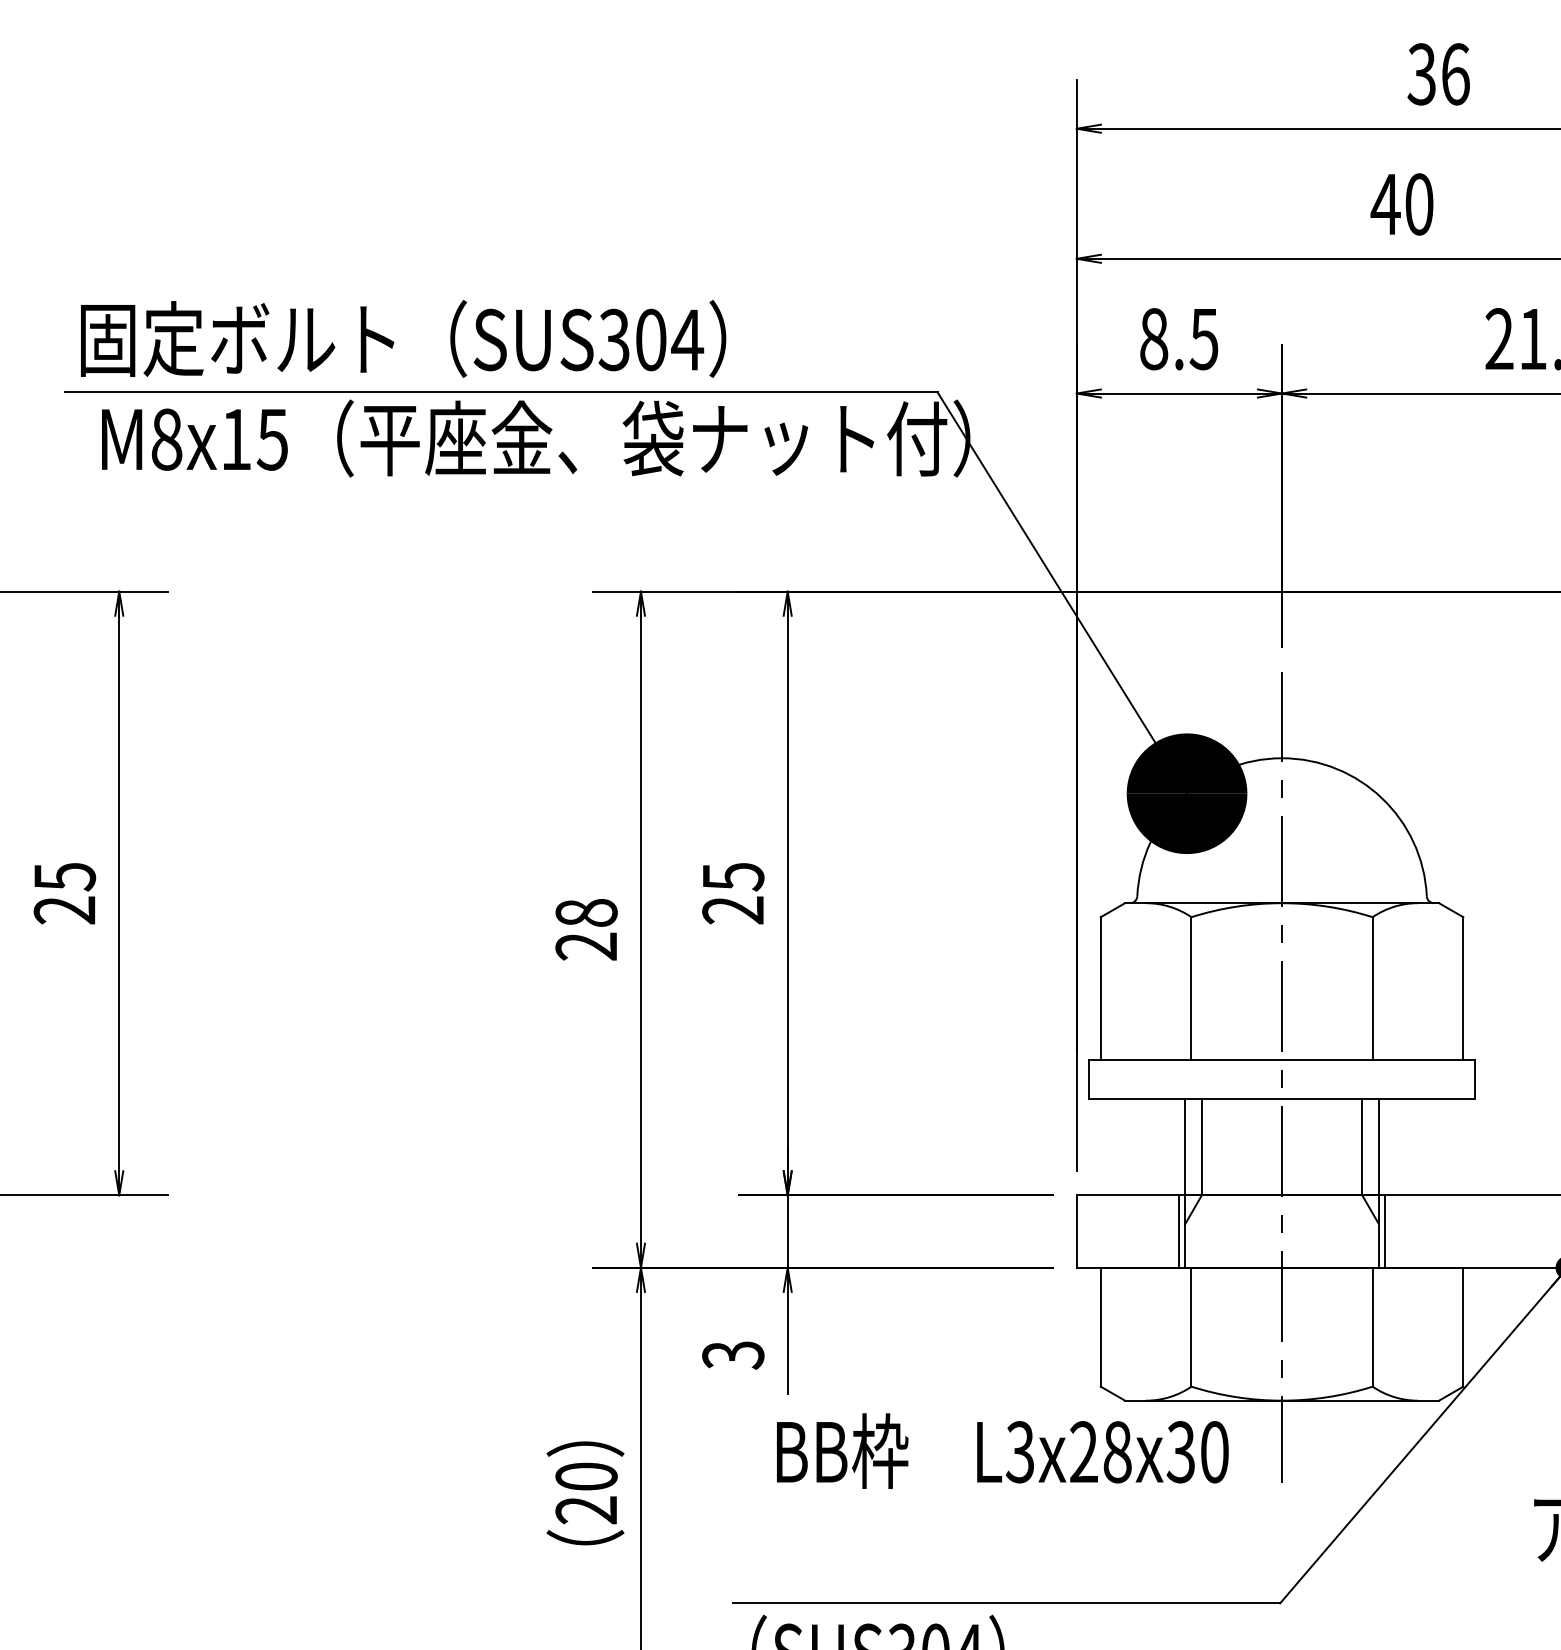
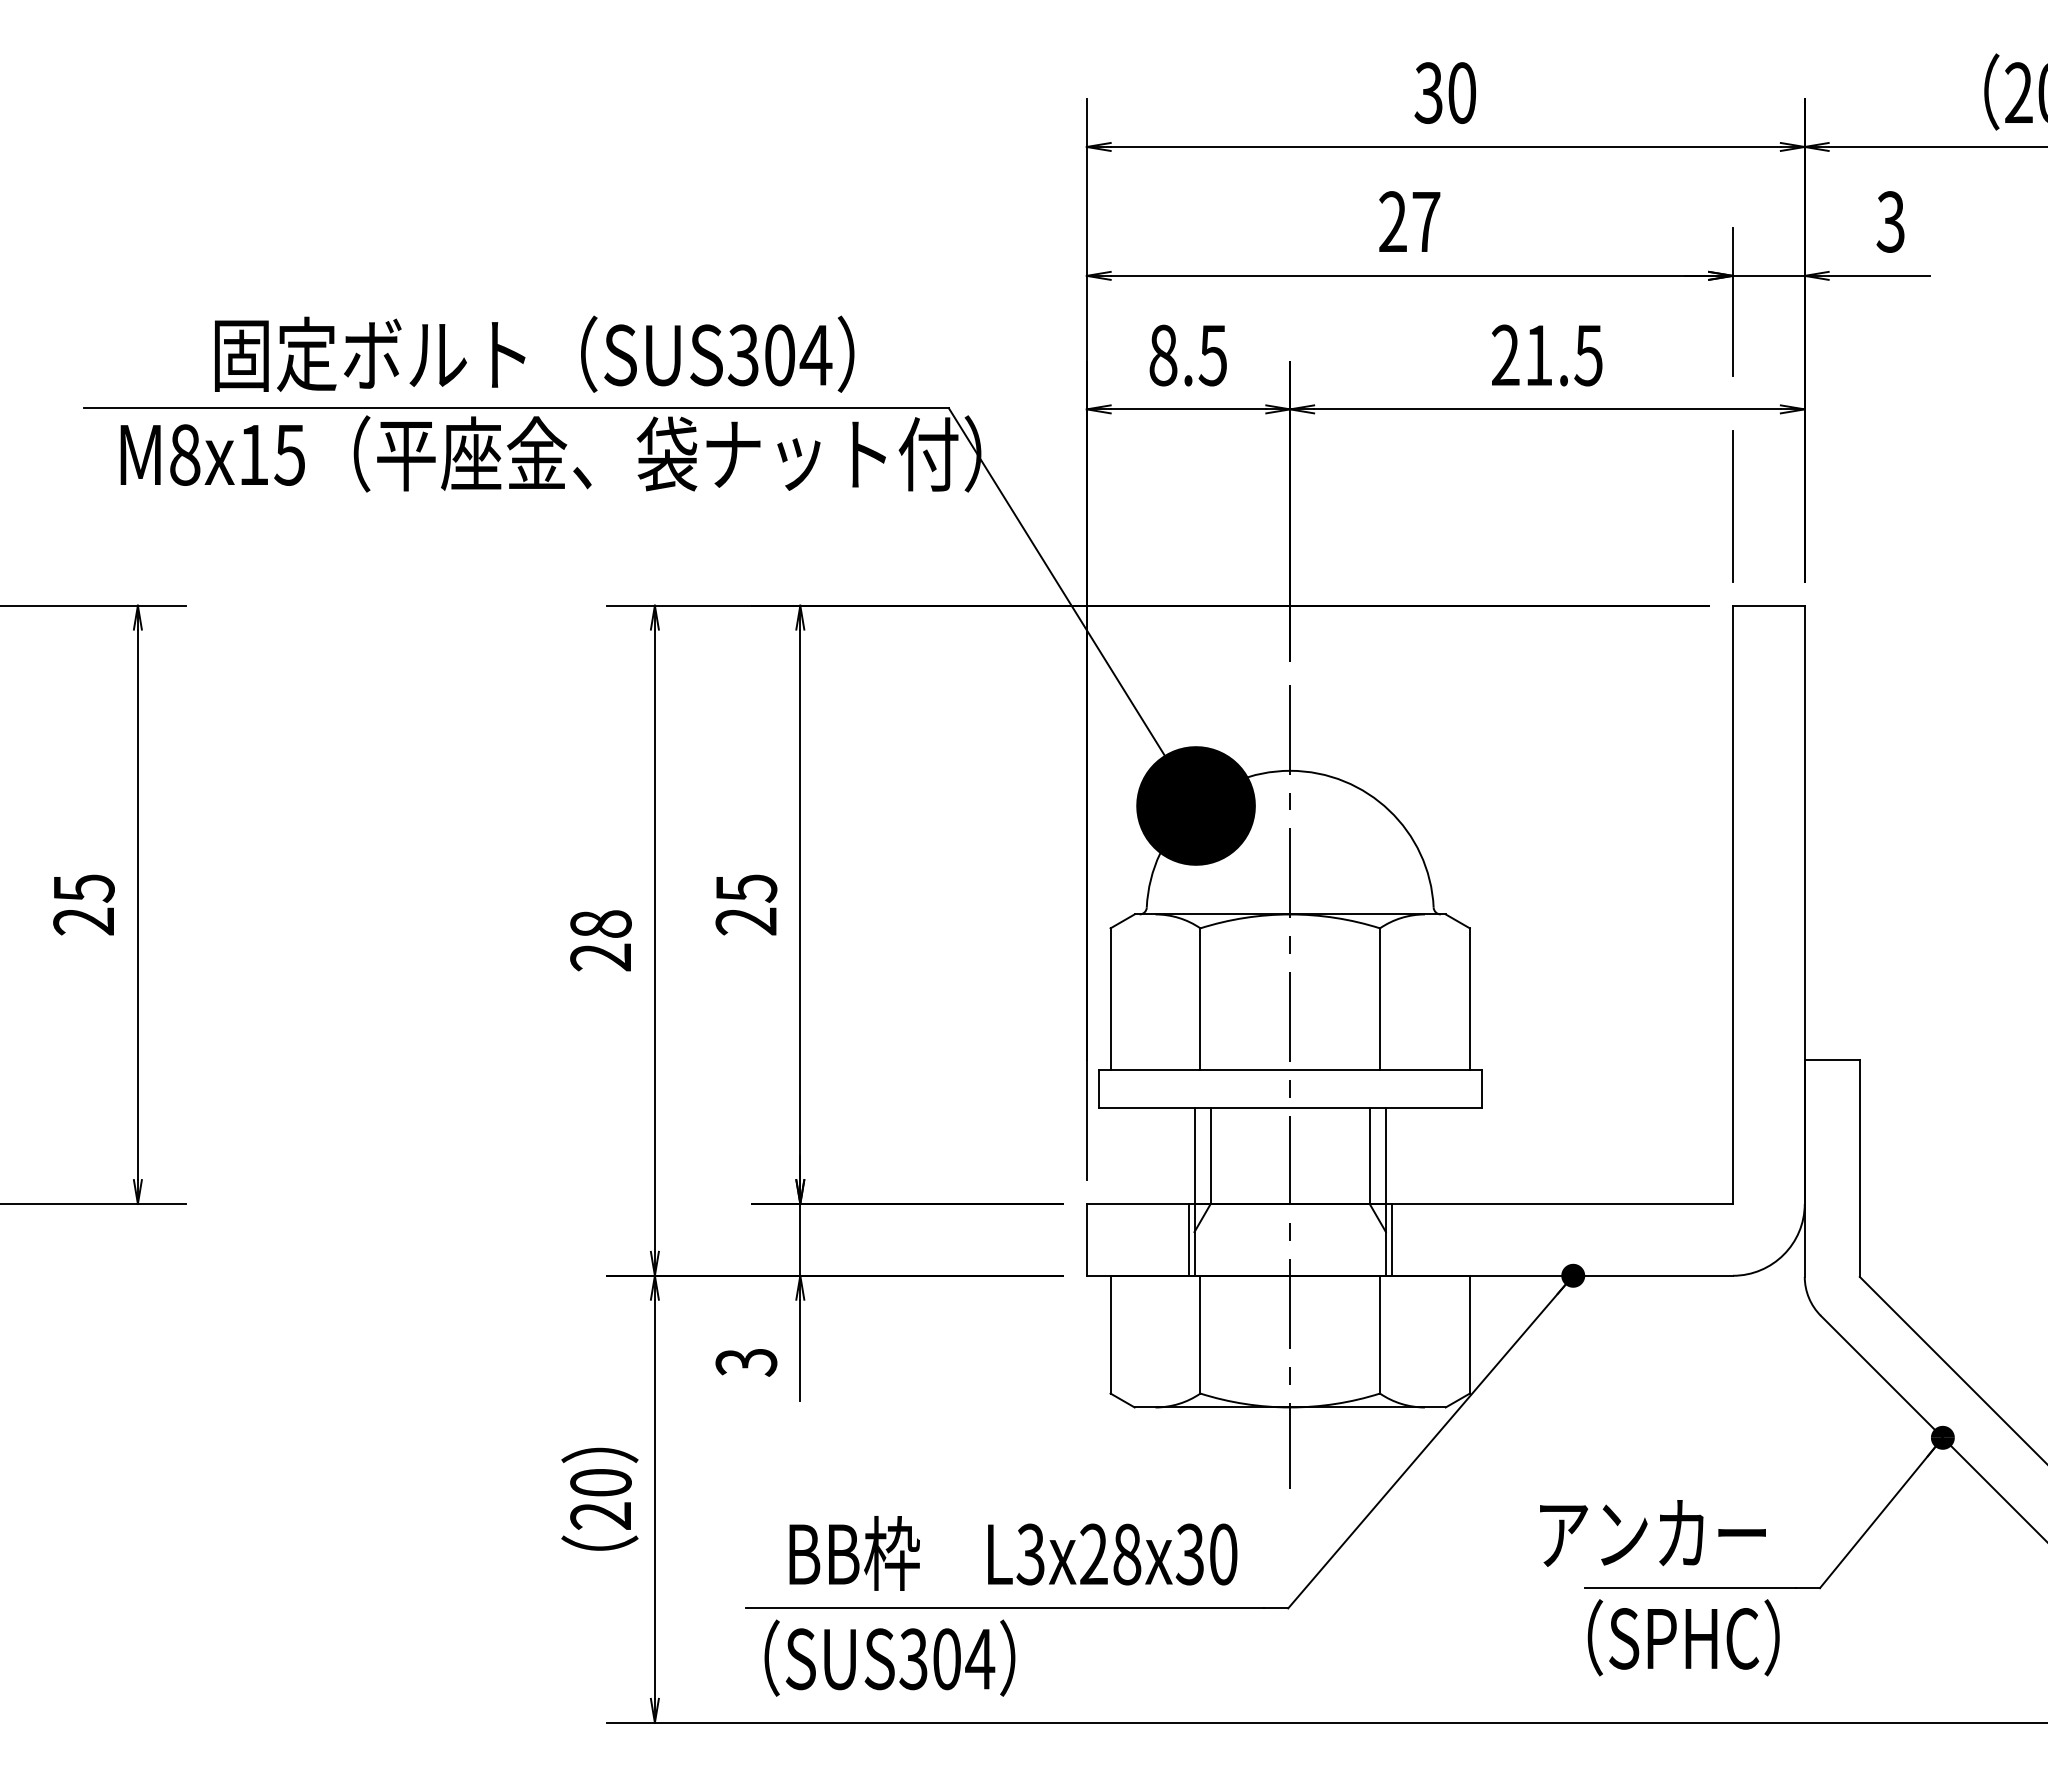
text: (1455, 73) -> (1462, 92), 36 -> 30
text: (1401, 203) -> (1408, 221), 40 -> 27
text: (403, 338) -> (534, 353), moved
text: (1002, 1451) -> (1013, 1553), moved

